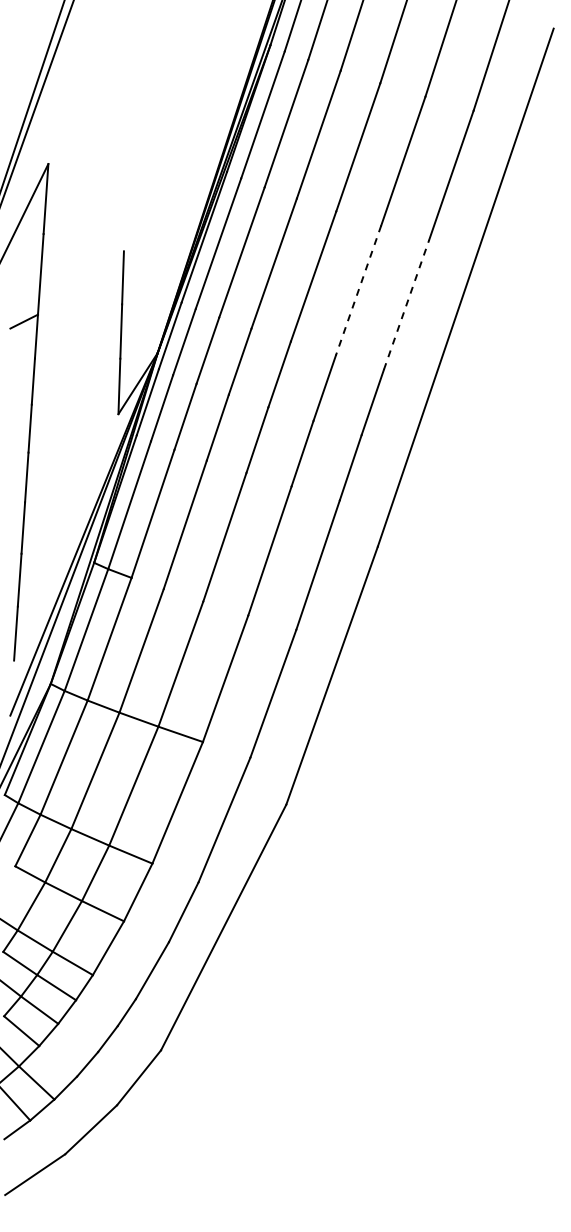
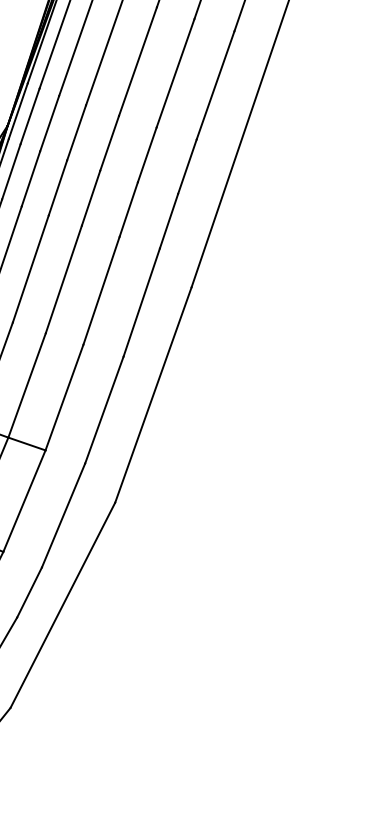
line: (358, 290) -> (175, 73), dashed -> solid
line: (406, 304) -> (215, 84), dashed -> solid

